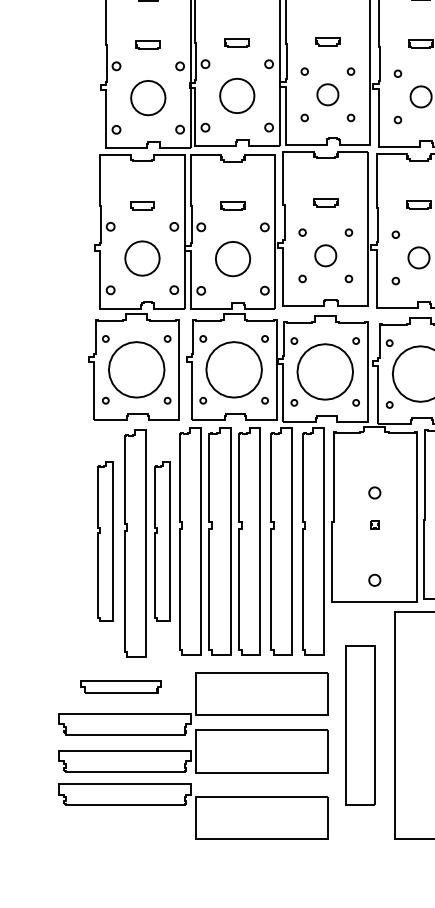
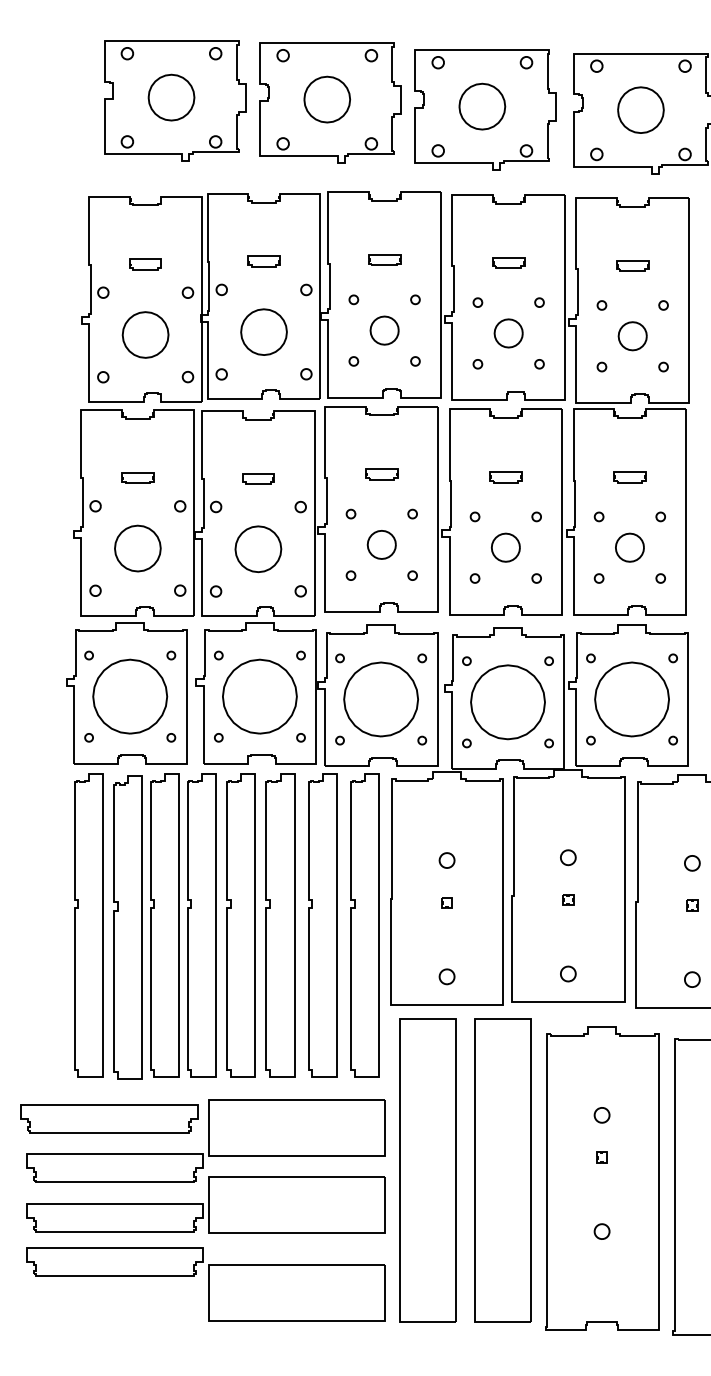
part: (105, 541) -> (88, 925), size x1.43
part: (162, 541) -> (164, 925), size x1.43
part: (121, 686) -> (109, 1118), size x1.67
part: (360, 725) -> (427, 1170), size x1.43

